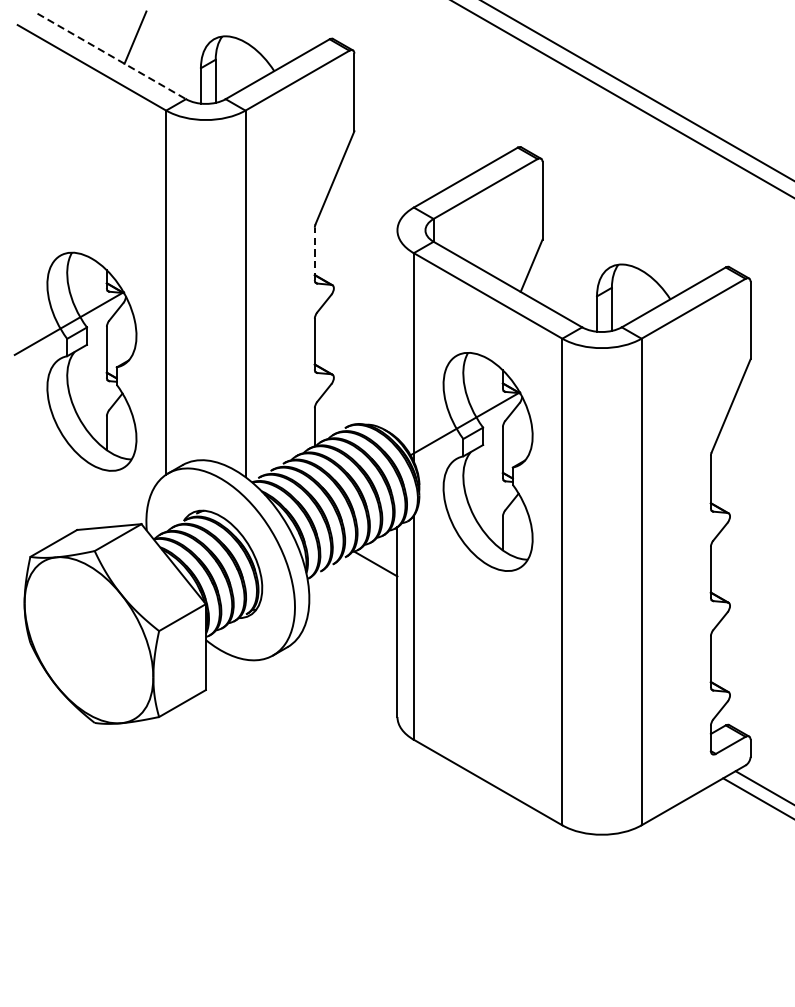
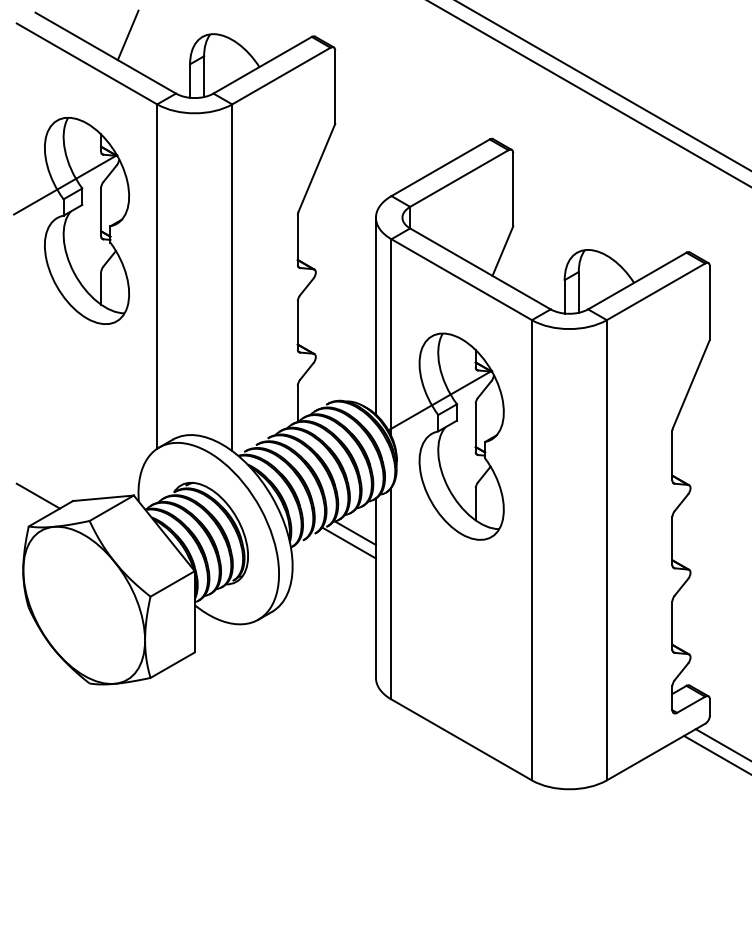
line: (112, 56) -> (106, 53), dashed -> solid
line: (314, 253) -> (297, 239), dashed -> solid
line: (396, 333) -> (375, 315), added
part: (75, 361) -> (71, 220), moved
line: (39, 524) -> (37, 495), added
line: (369, 574) -> (349, 543), added

